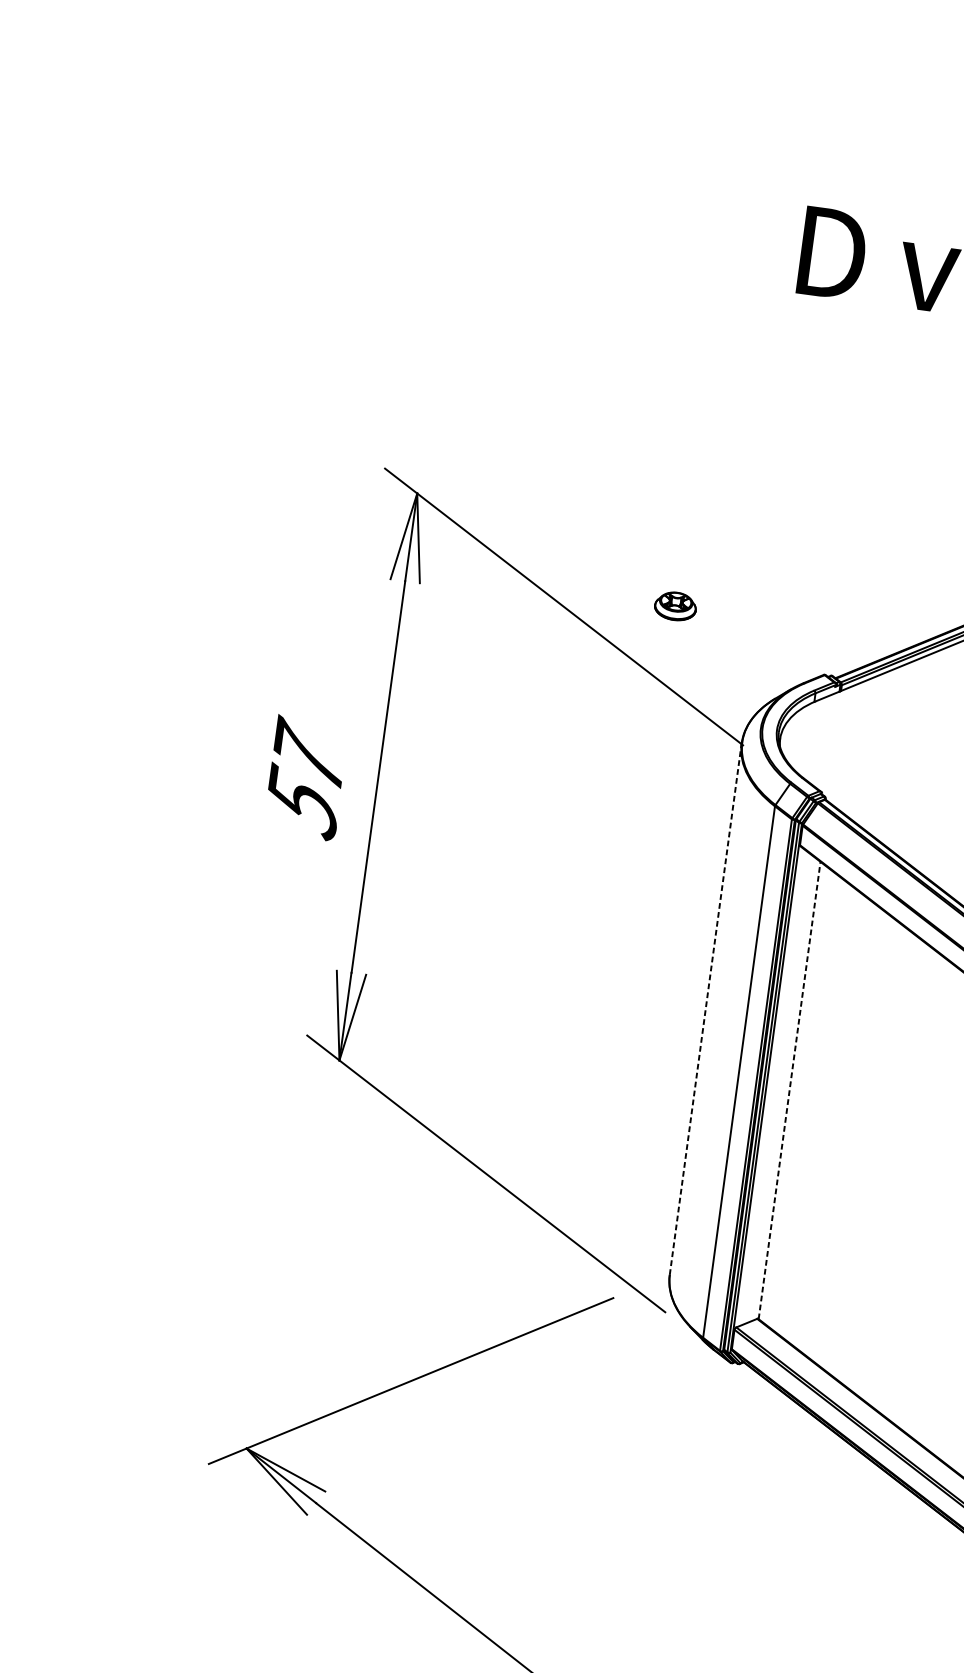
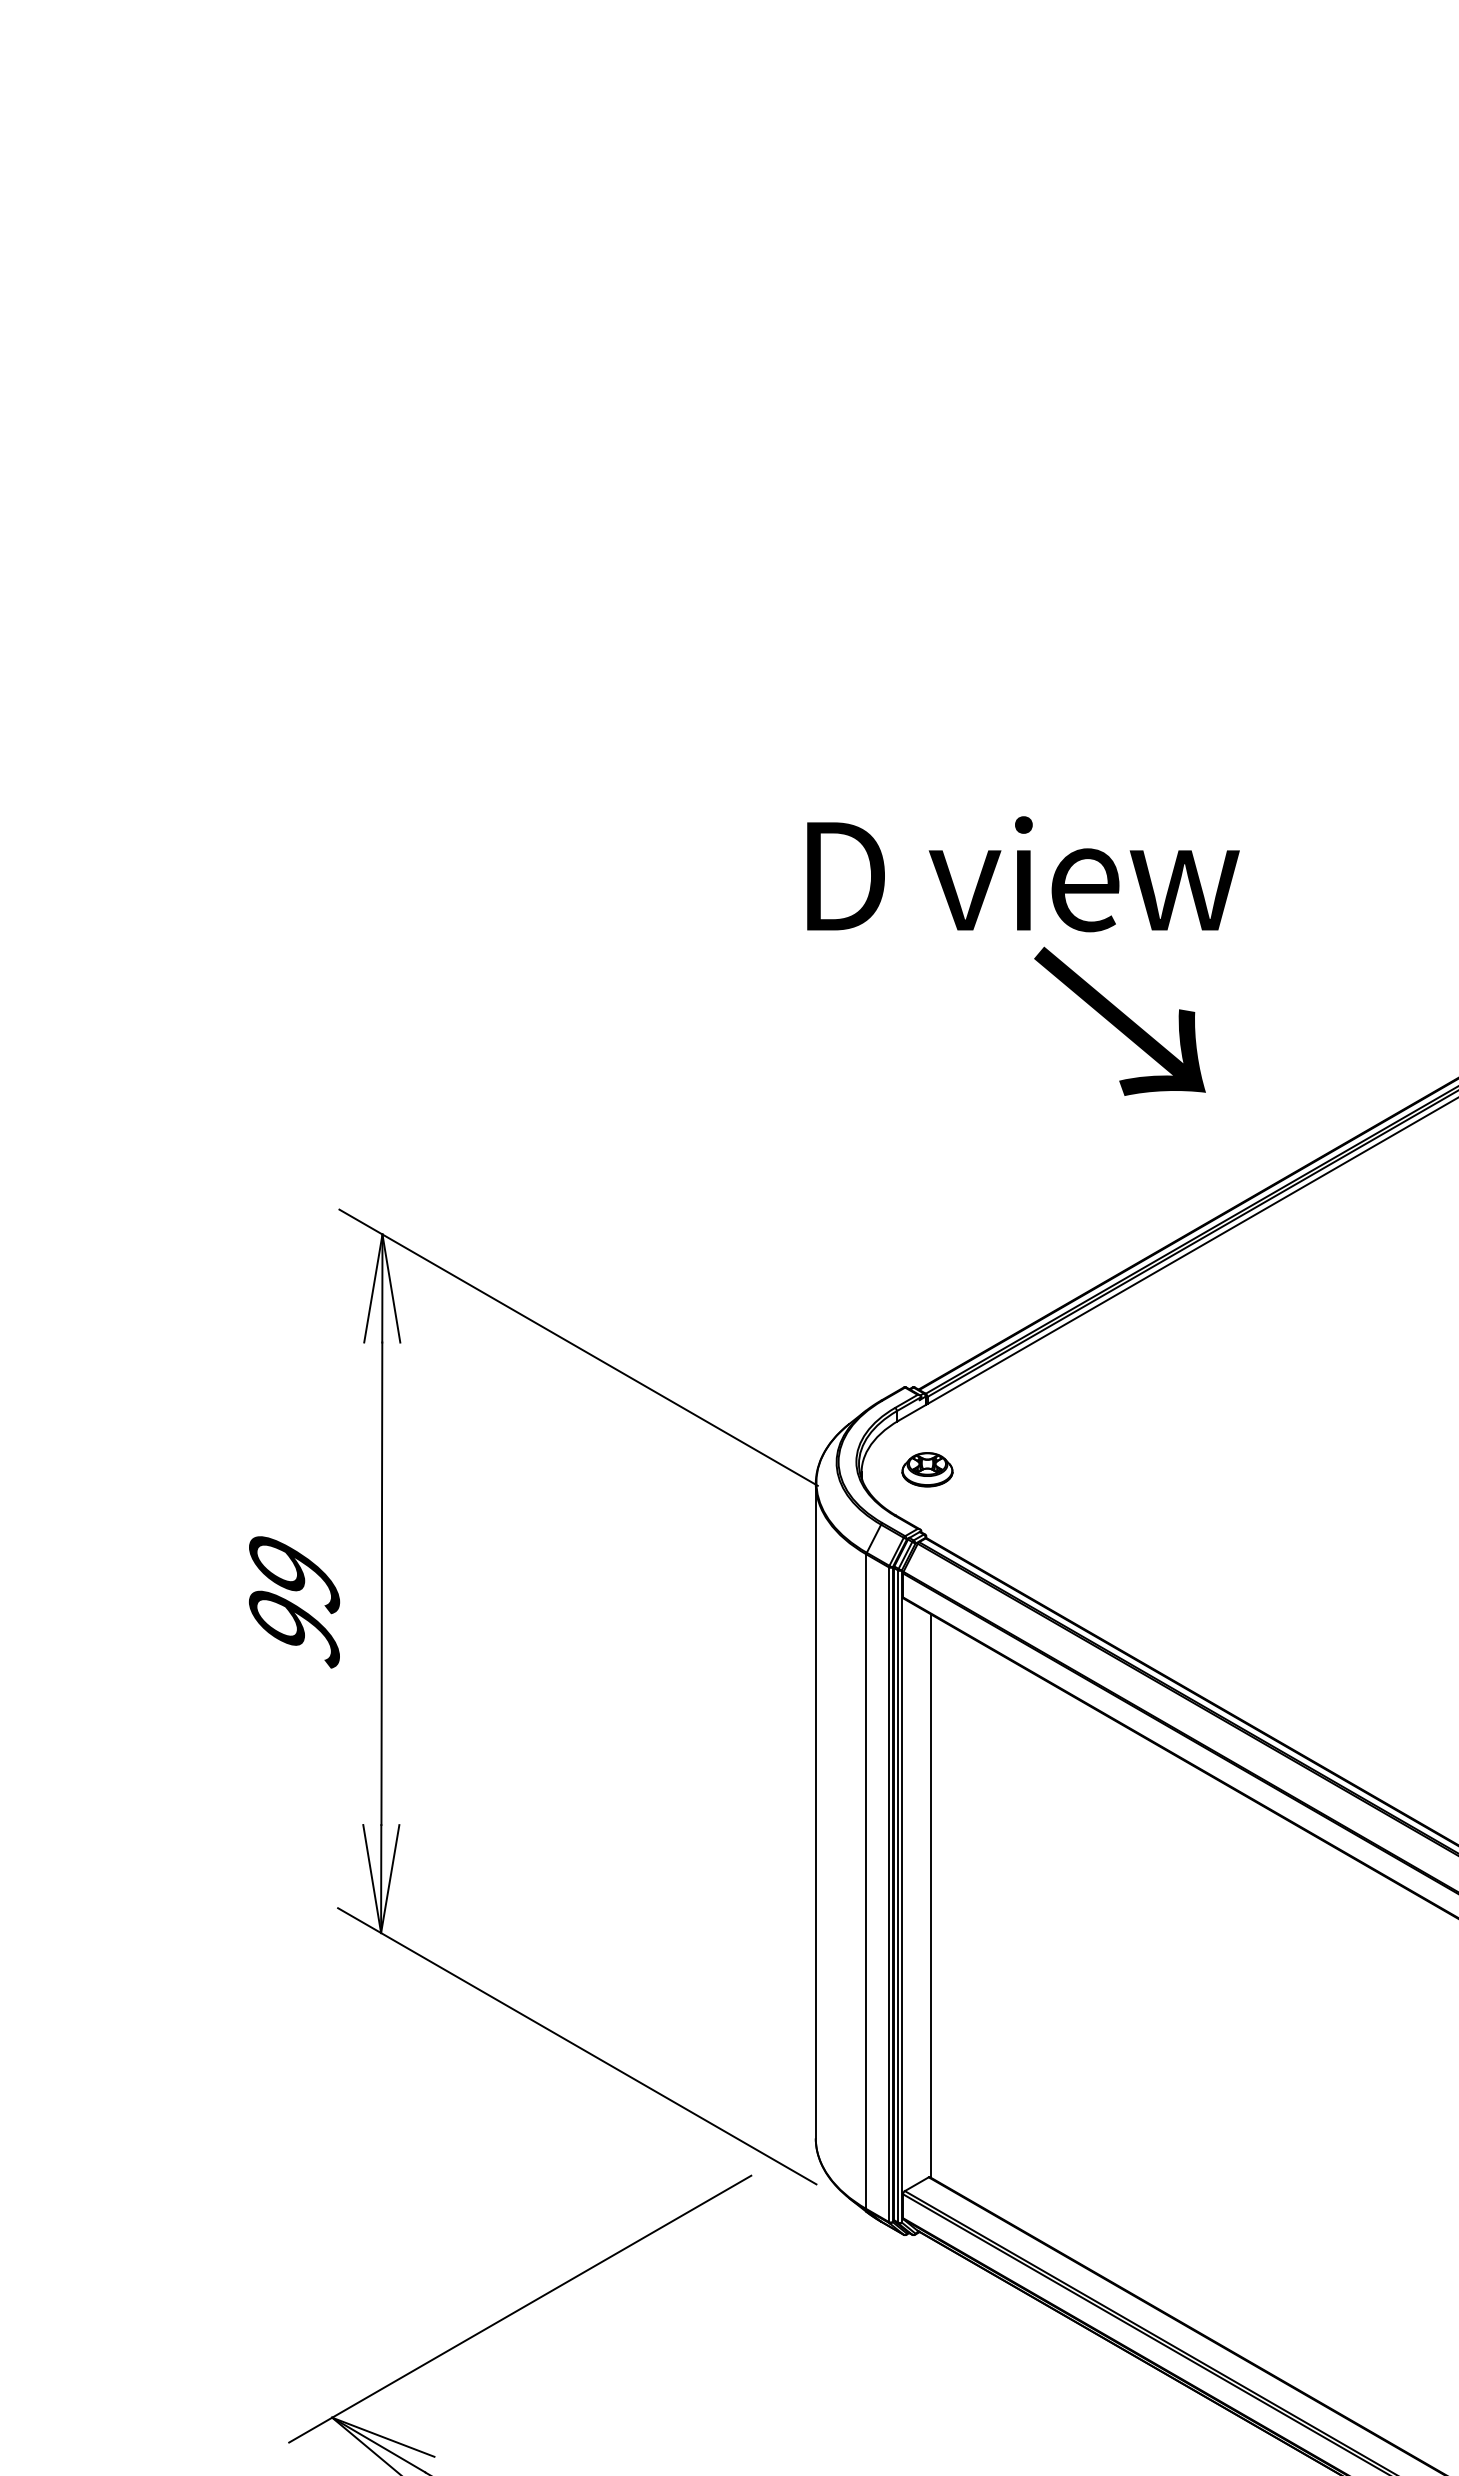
part: (675, 606) -> (927, 1469), moved
text: (306, 777) -> (294, 1596), 57 -> 99
line: (705, 1008) -> (815, 1810), dashed -> solid
line: (789, 1090) -> (930, 1895), dashed -> solid

